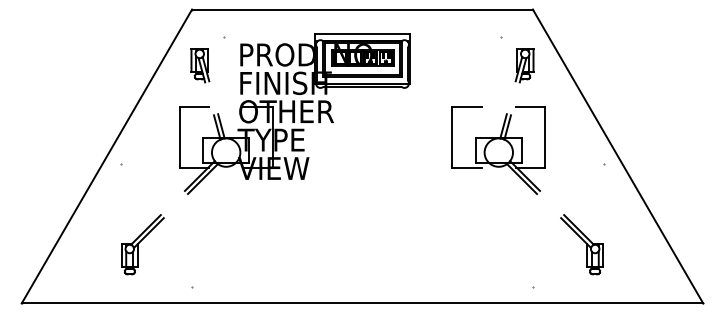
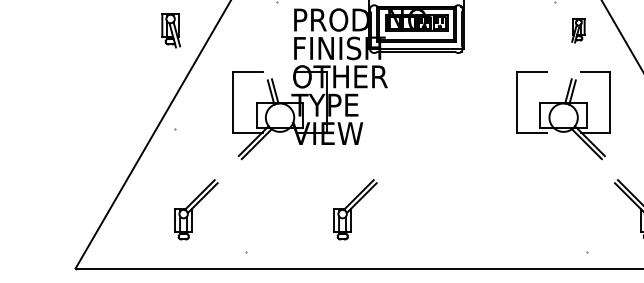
part: (200, 65) -> (171, 30), moved
part: (524, 65) -> (578, 30), size x0.7
part: (498, 150) -> (563, 115), moved
part: (301, 244) -> (355, 209), added

